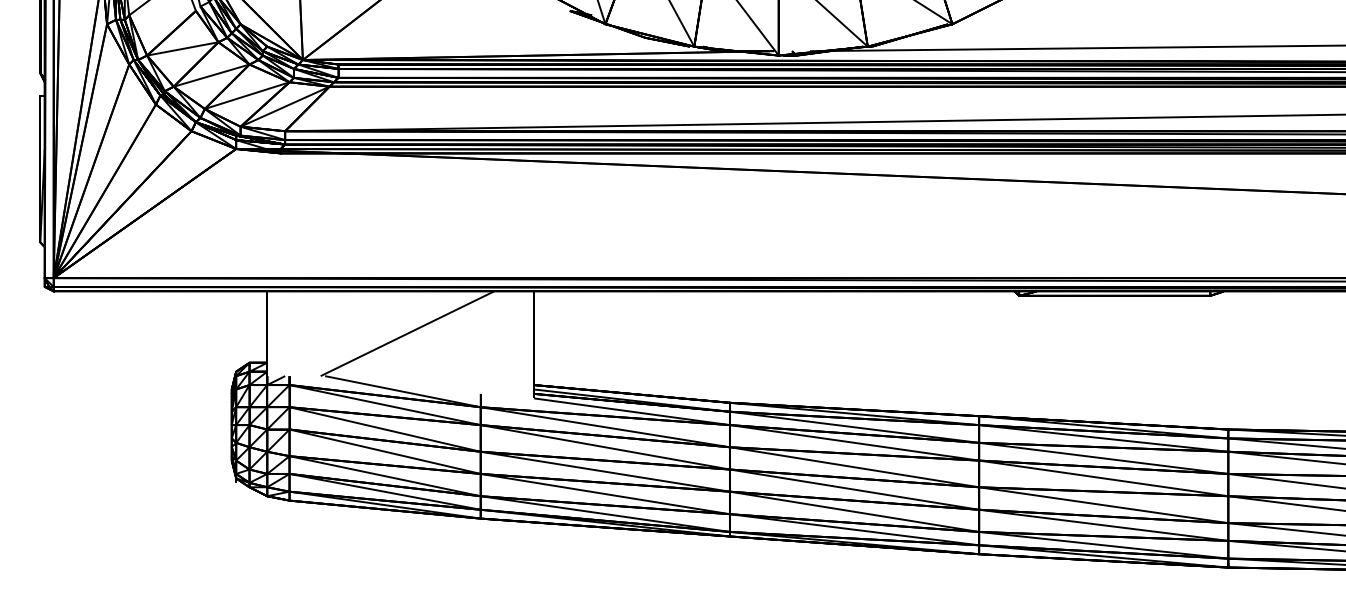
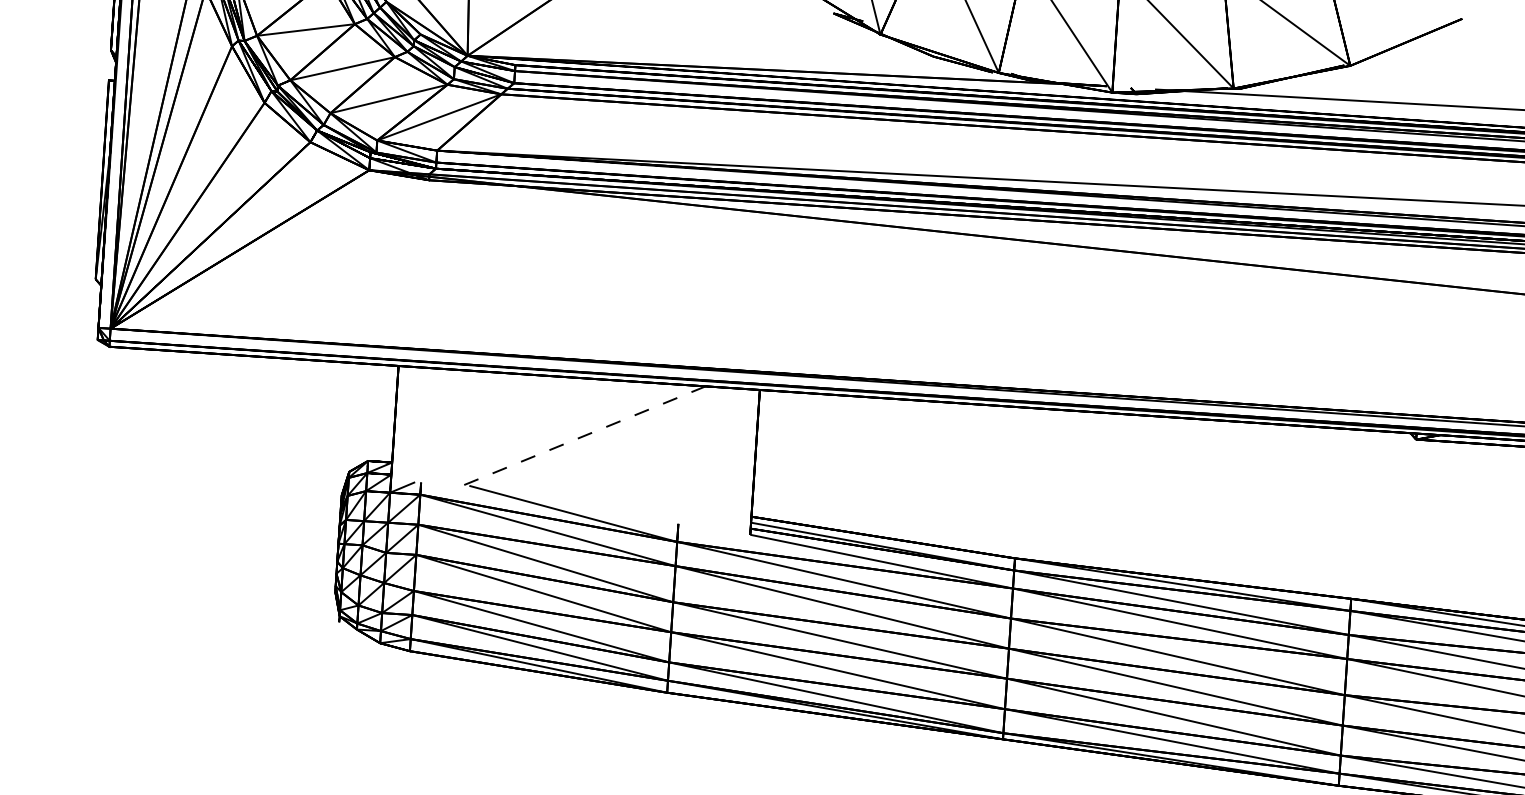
line: (407, 333) -> (584, 435), solid -> dashed

